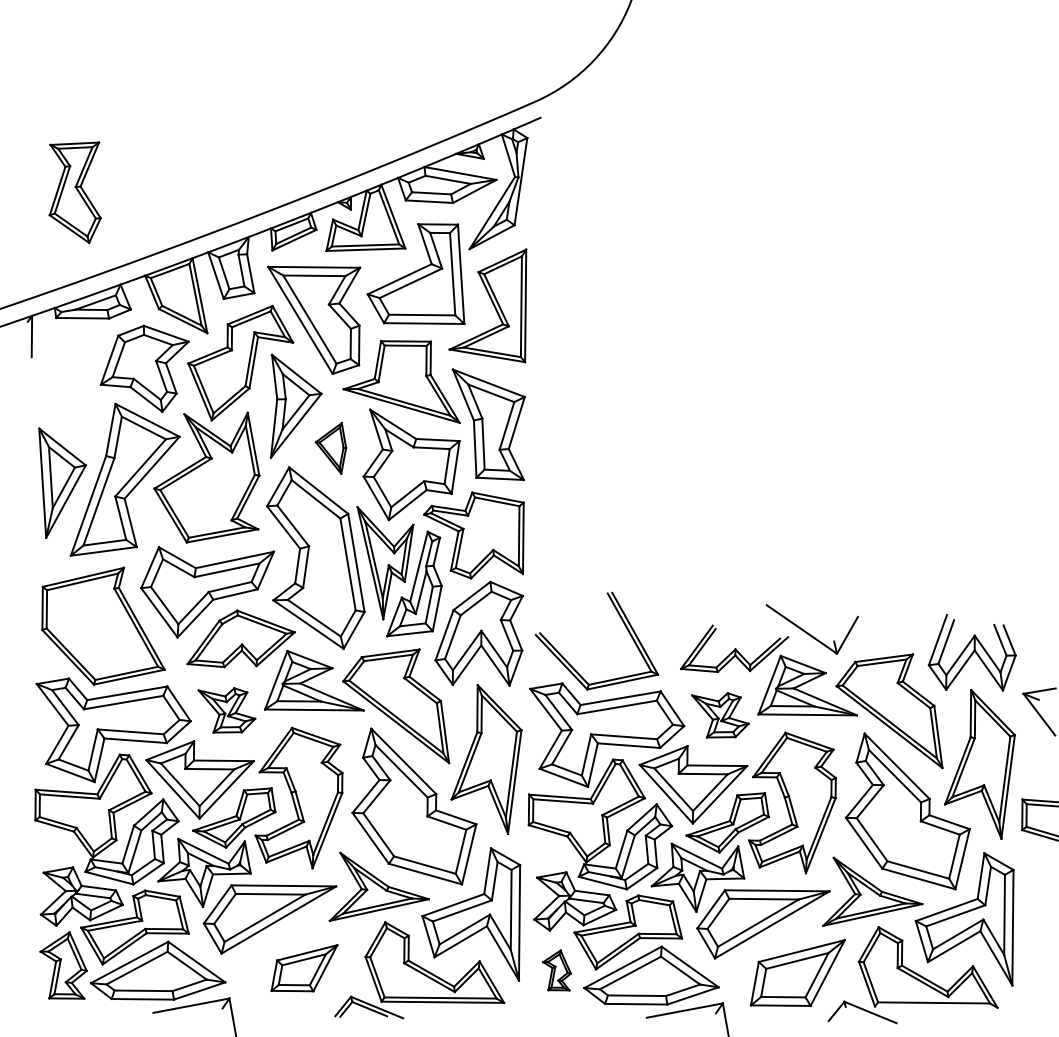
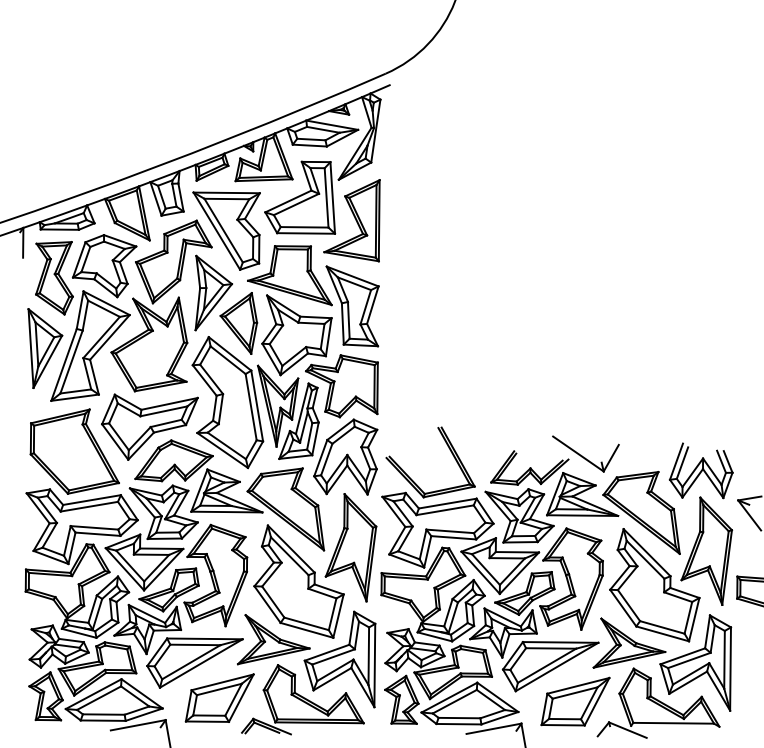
part: (74, 192) -> (53, 278), moved
part: (330, 448) -> (238, 323), size x1.67
part: (226, 710) -> (163, 512), size x1.67
part: (720, 715) -> (519, 516), size x1.67
part: (304, 968) -> (219, 698), size x1.43
part: (556, 970) -> (401, 699), size x1.67

